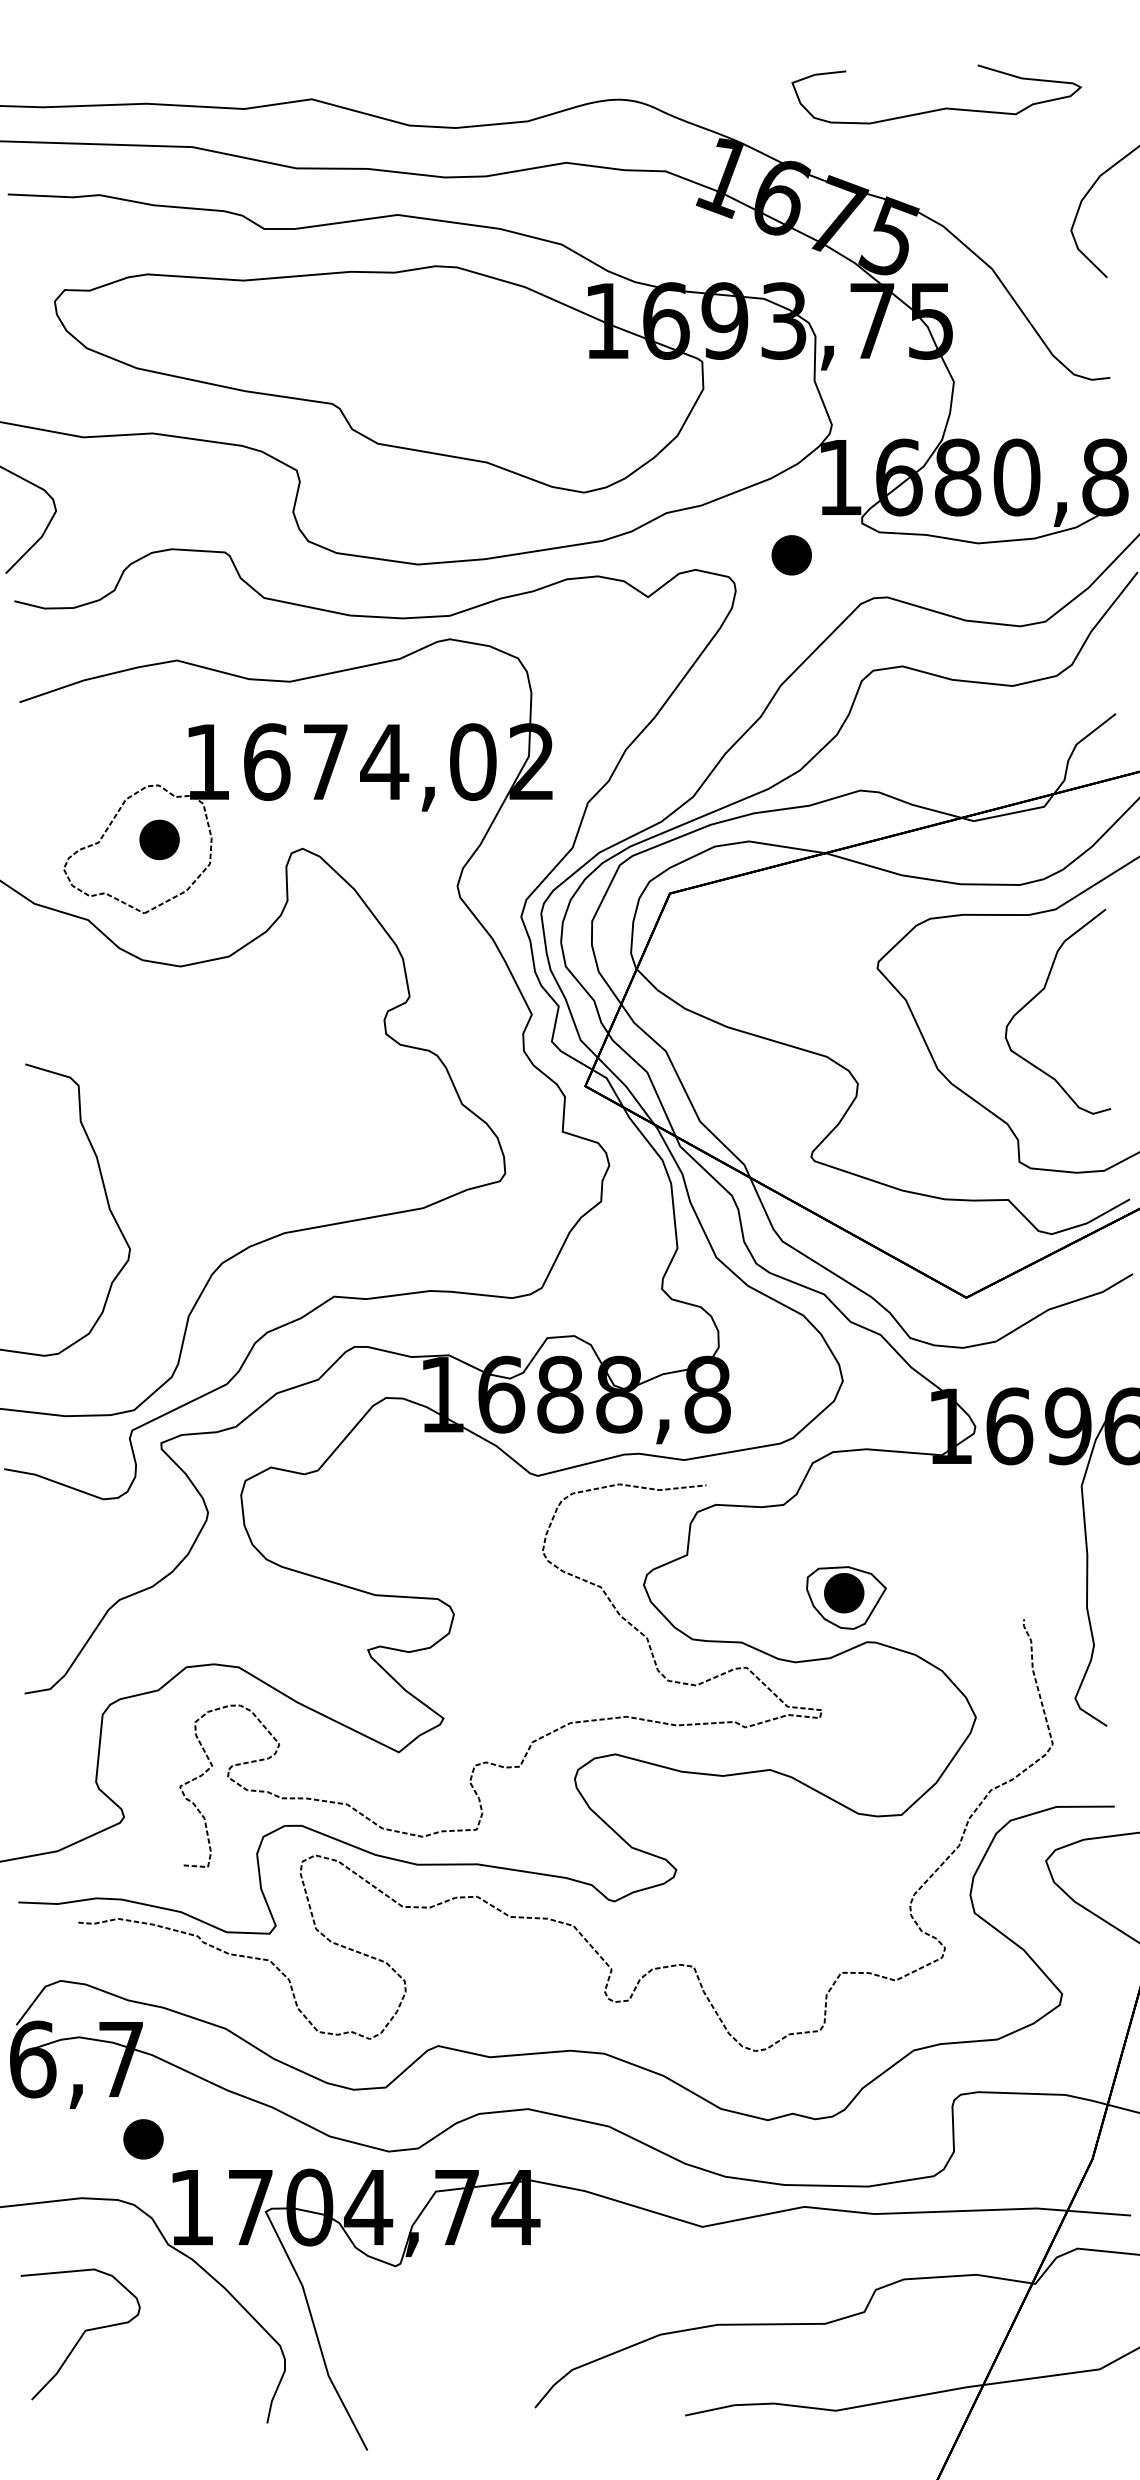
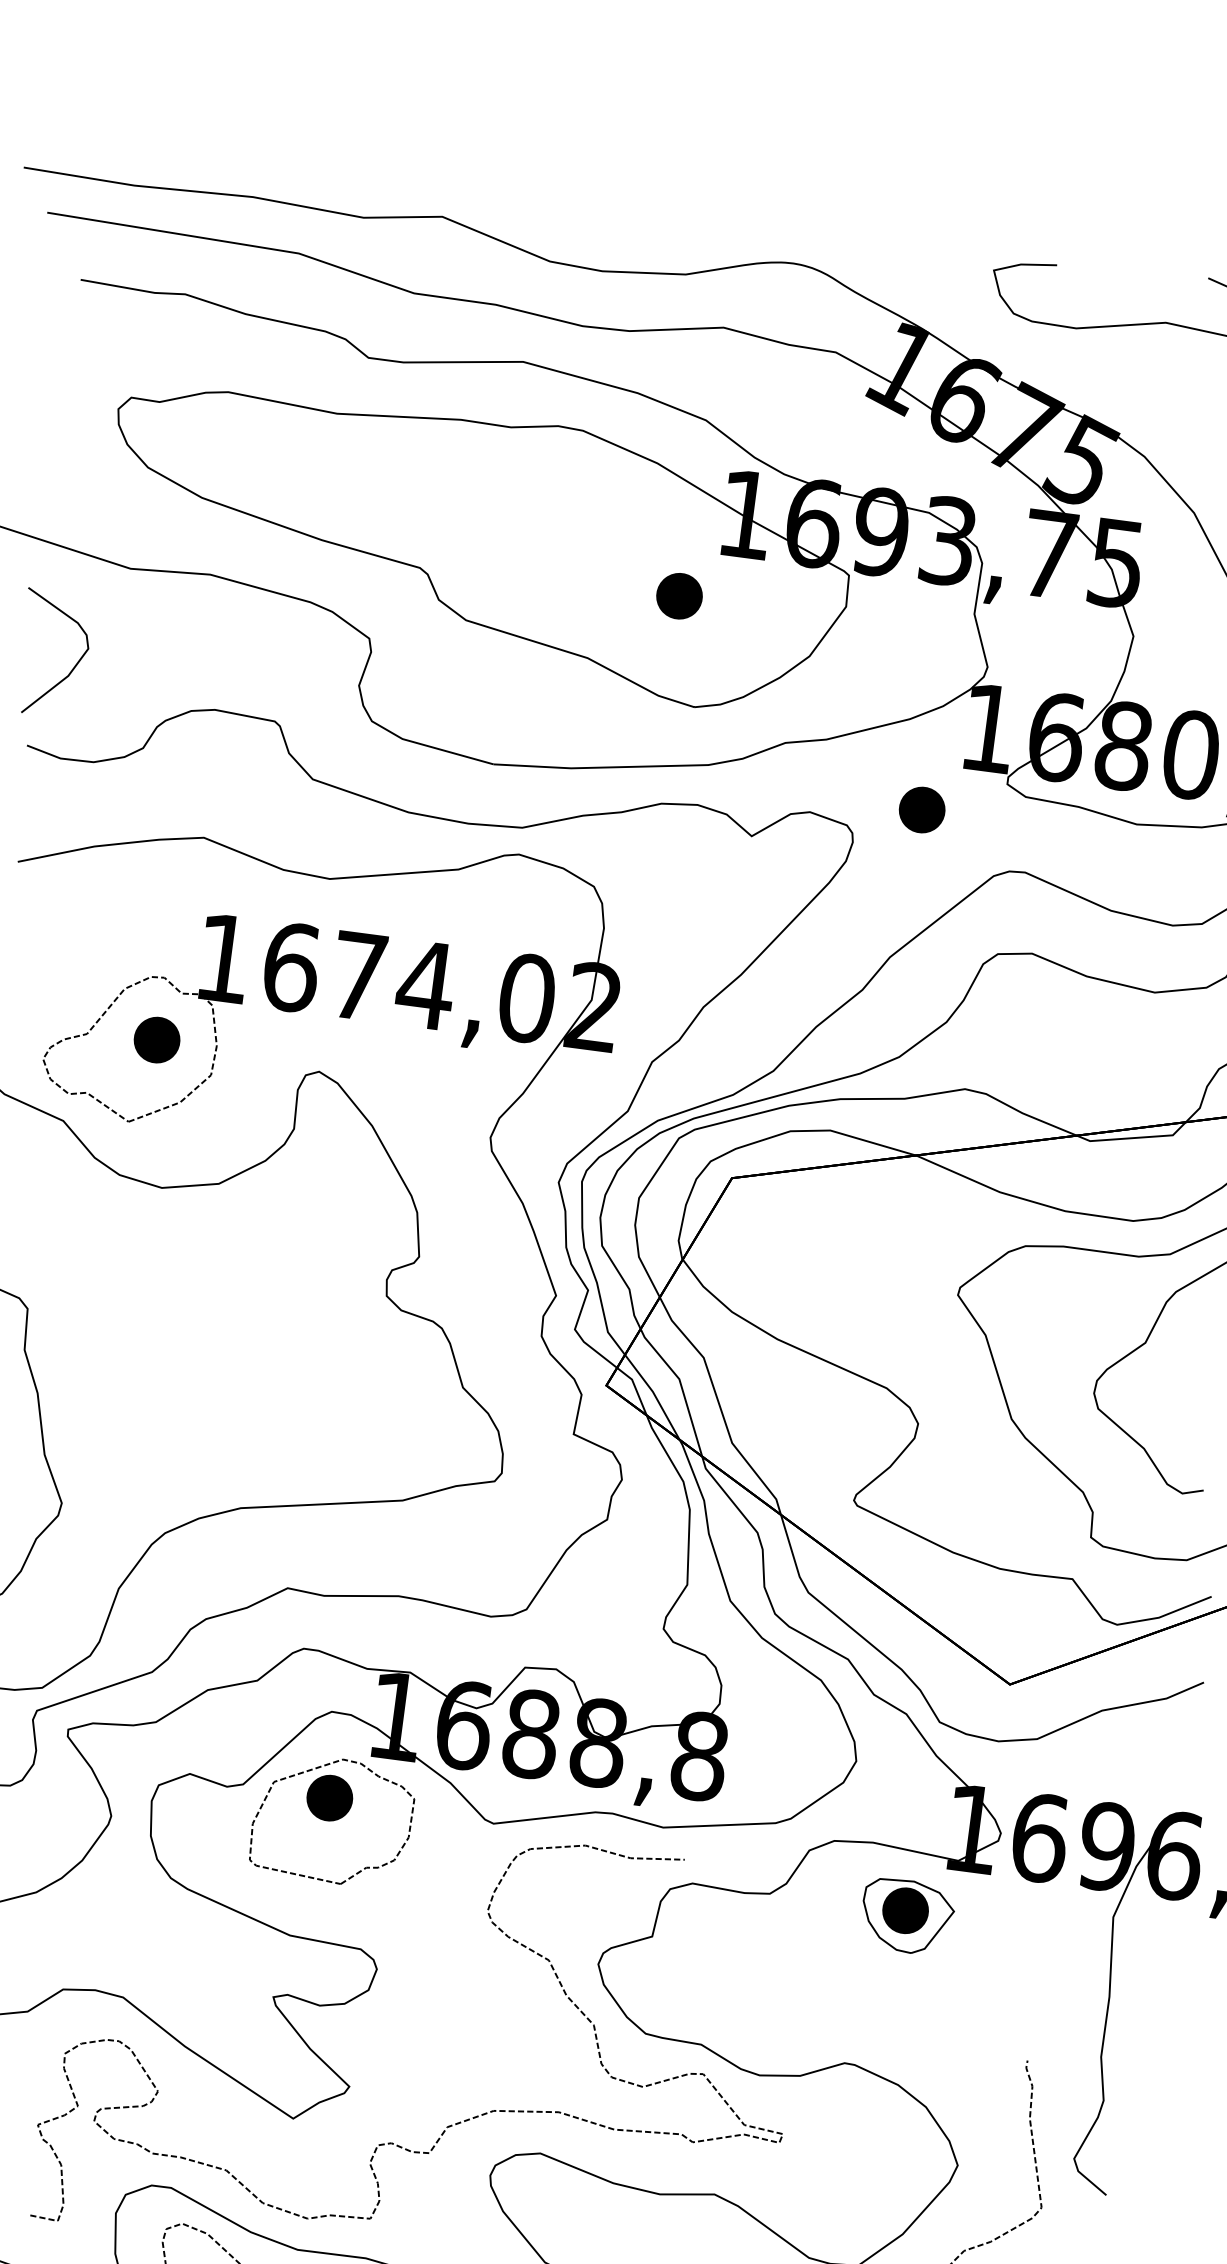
part: (558, 398) -> (679, 595), added
part: (398, 1490) -> (332, 1819), added
part: (846, 1597) -> (907, 1916), moved

